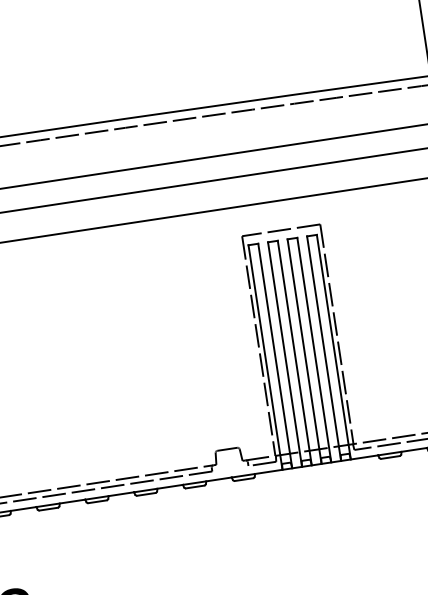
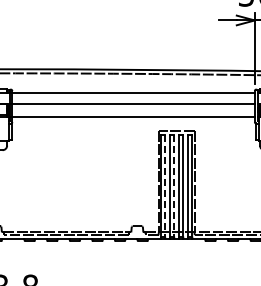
line: (295, 353) -> (174, 187), solid -> dashed
line: (275, 356) -> (165, 187), solid -> dashed

